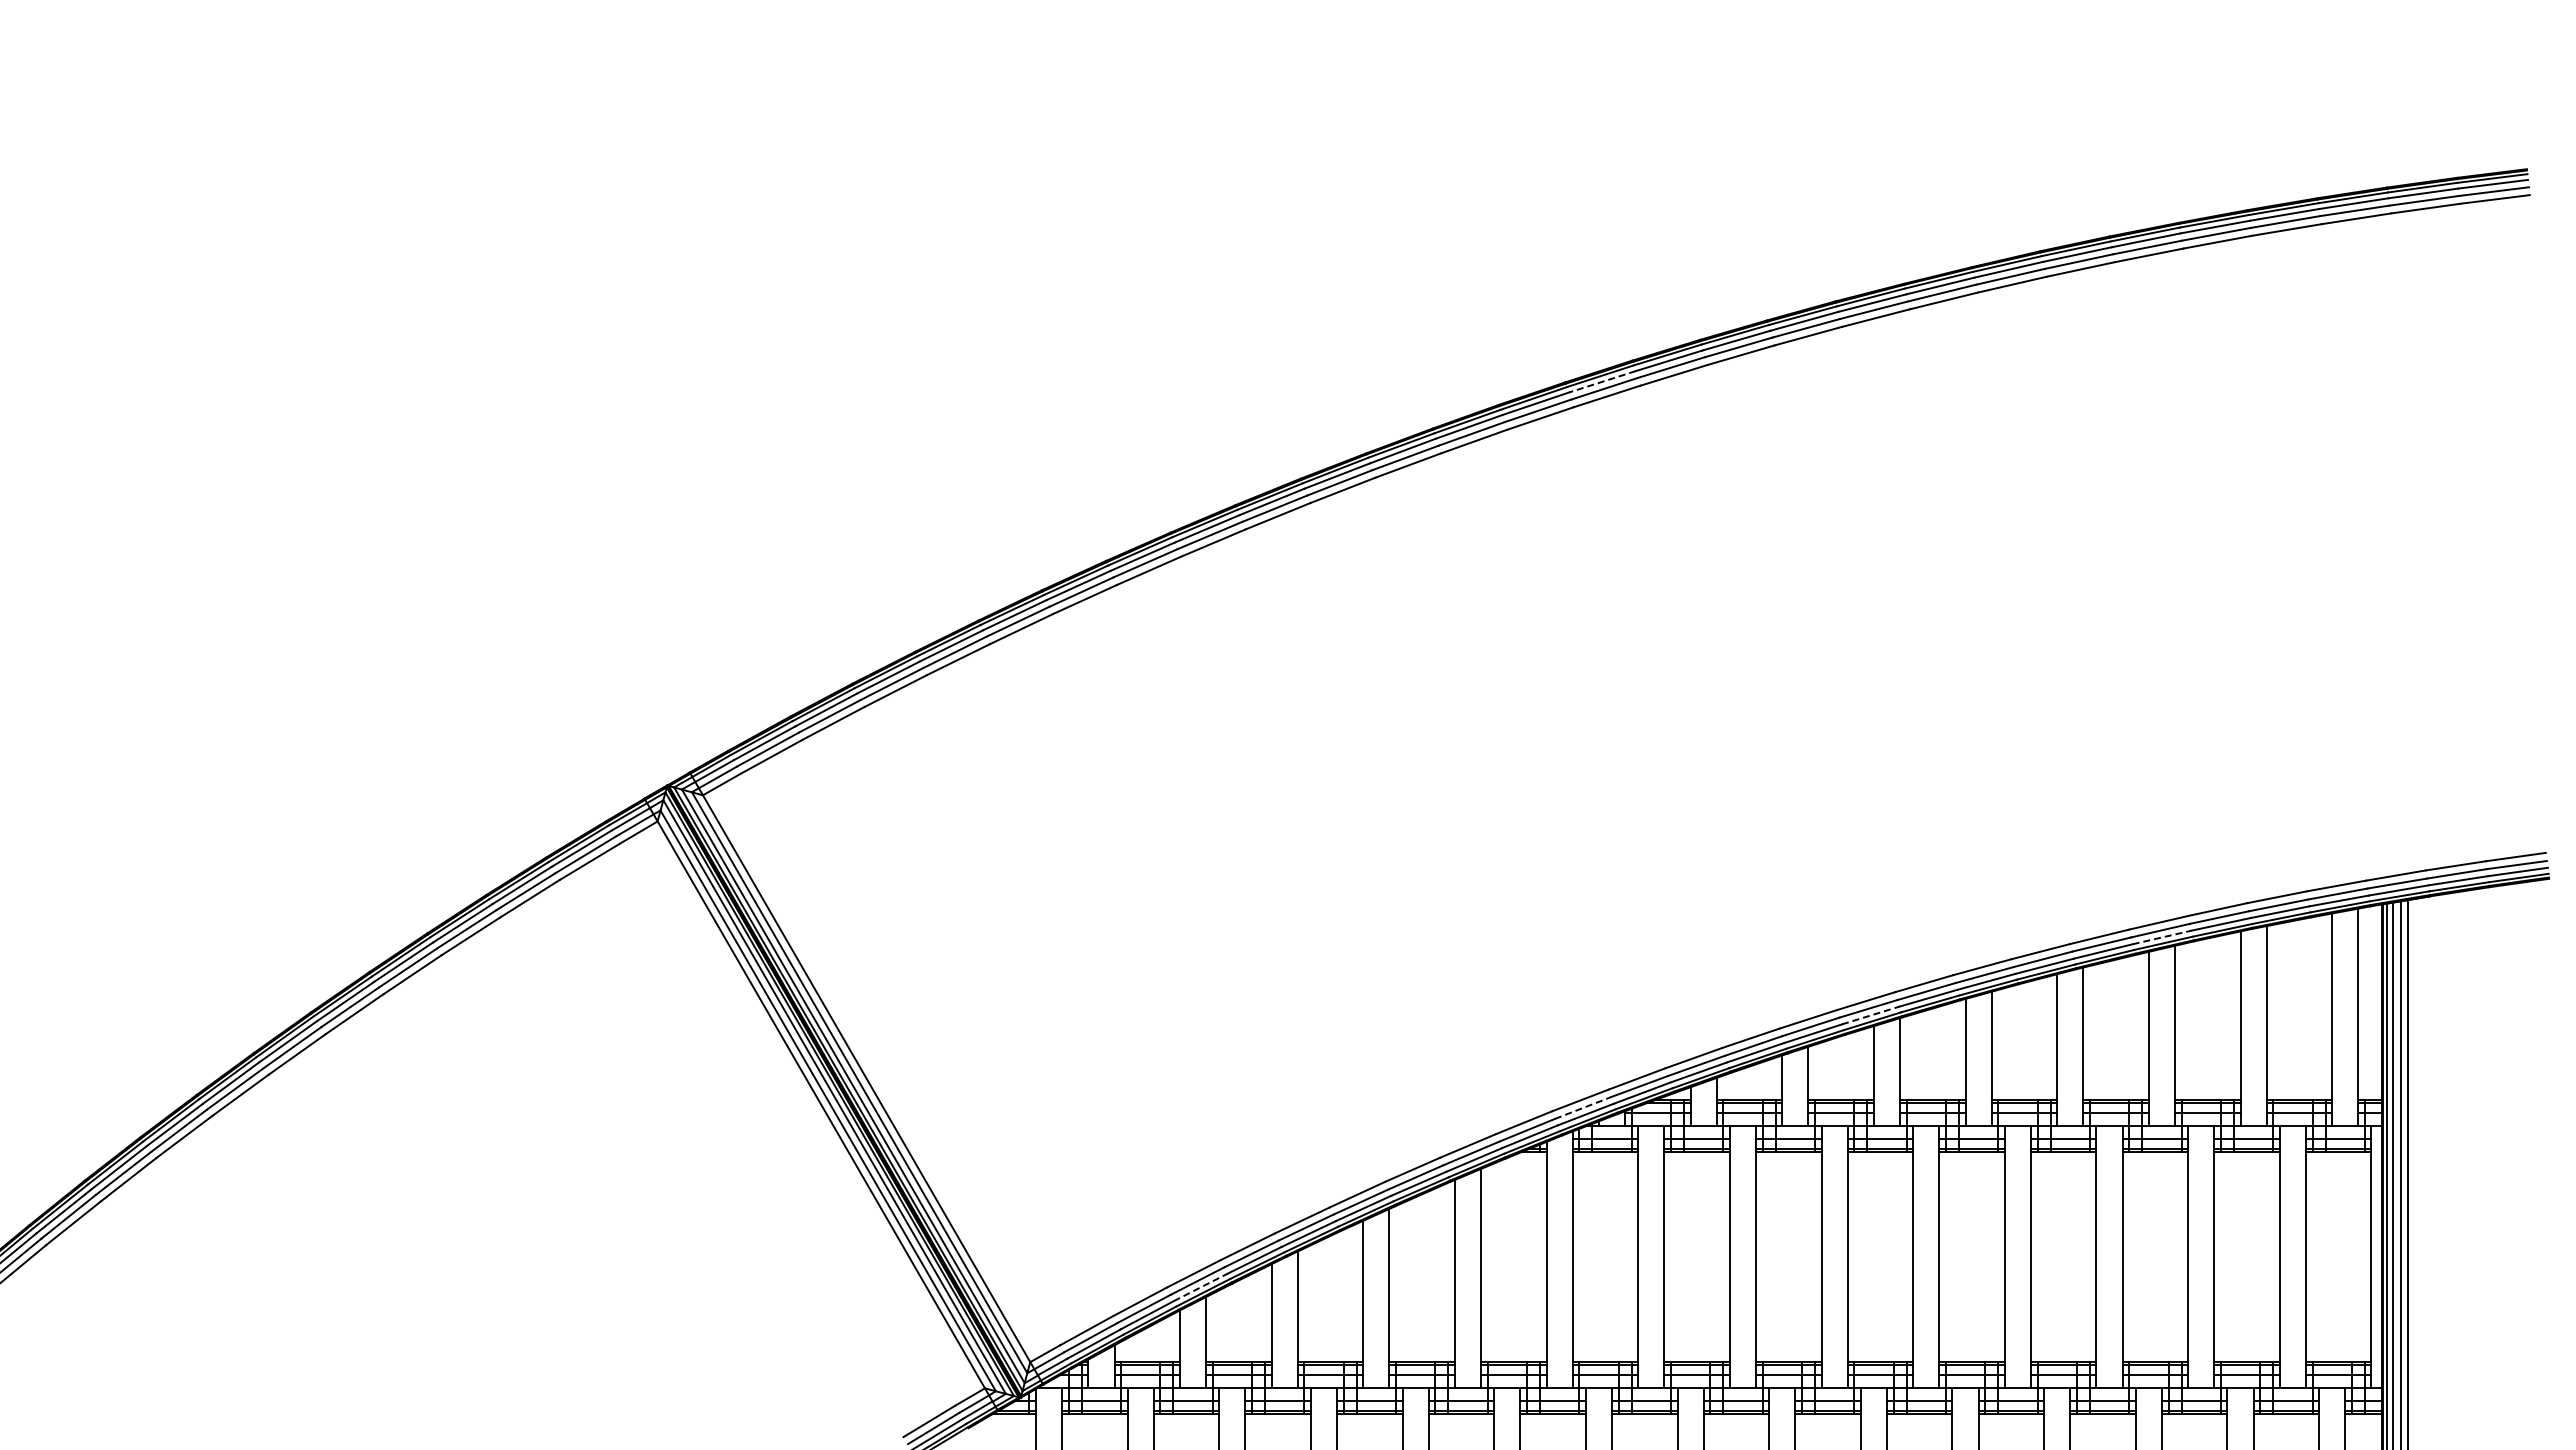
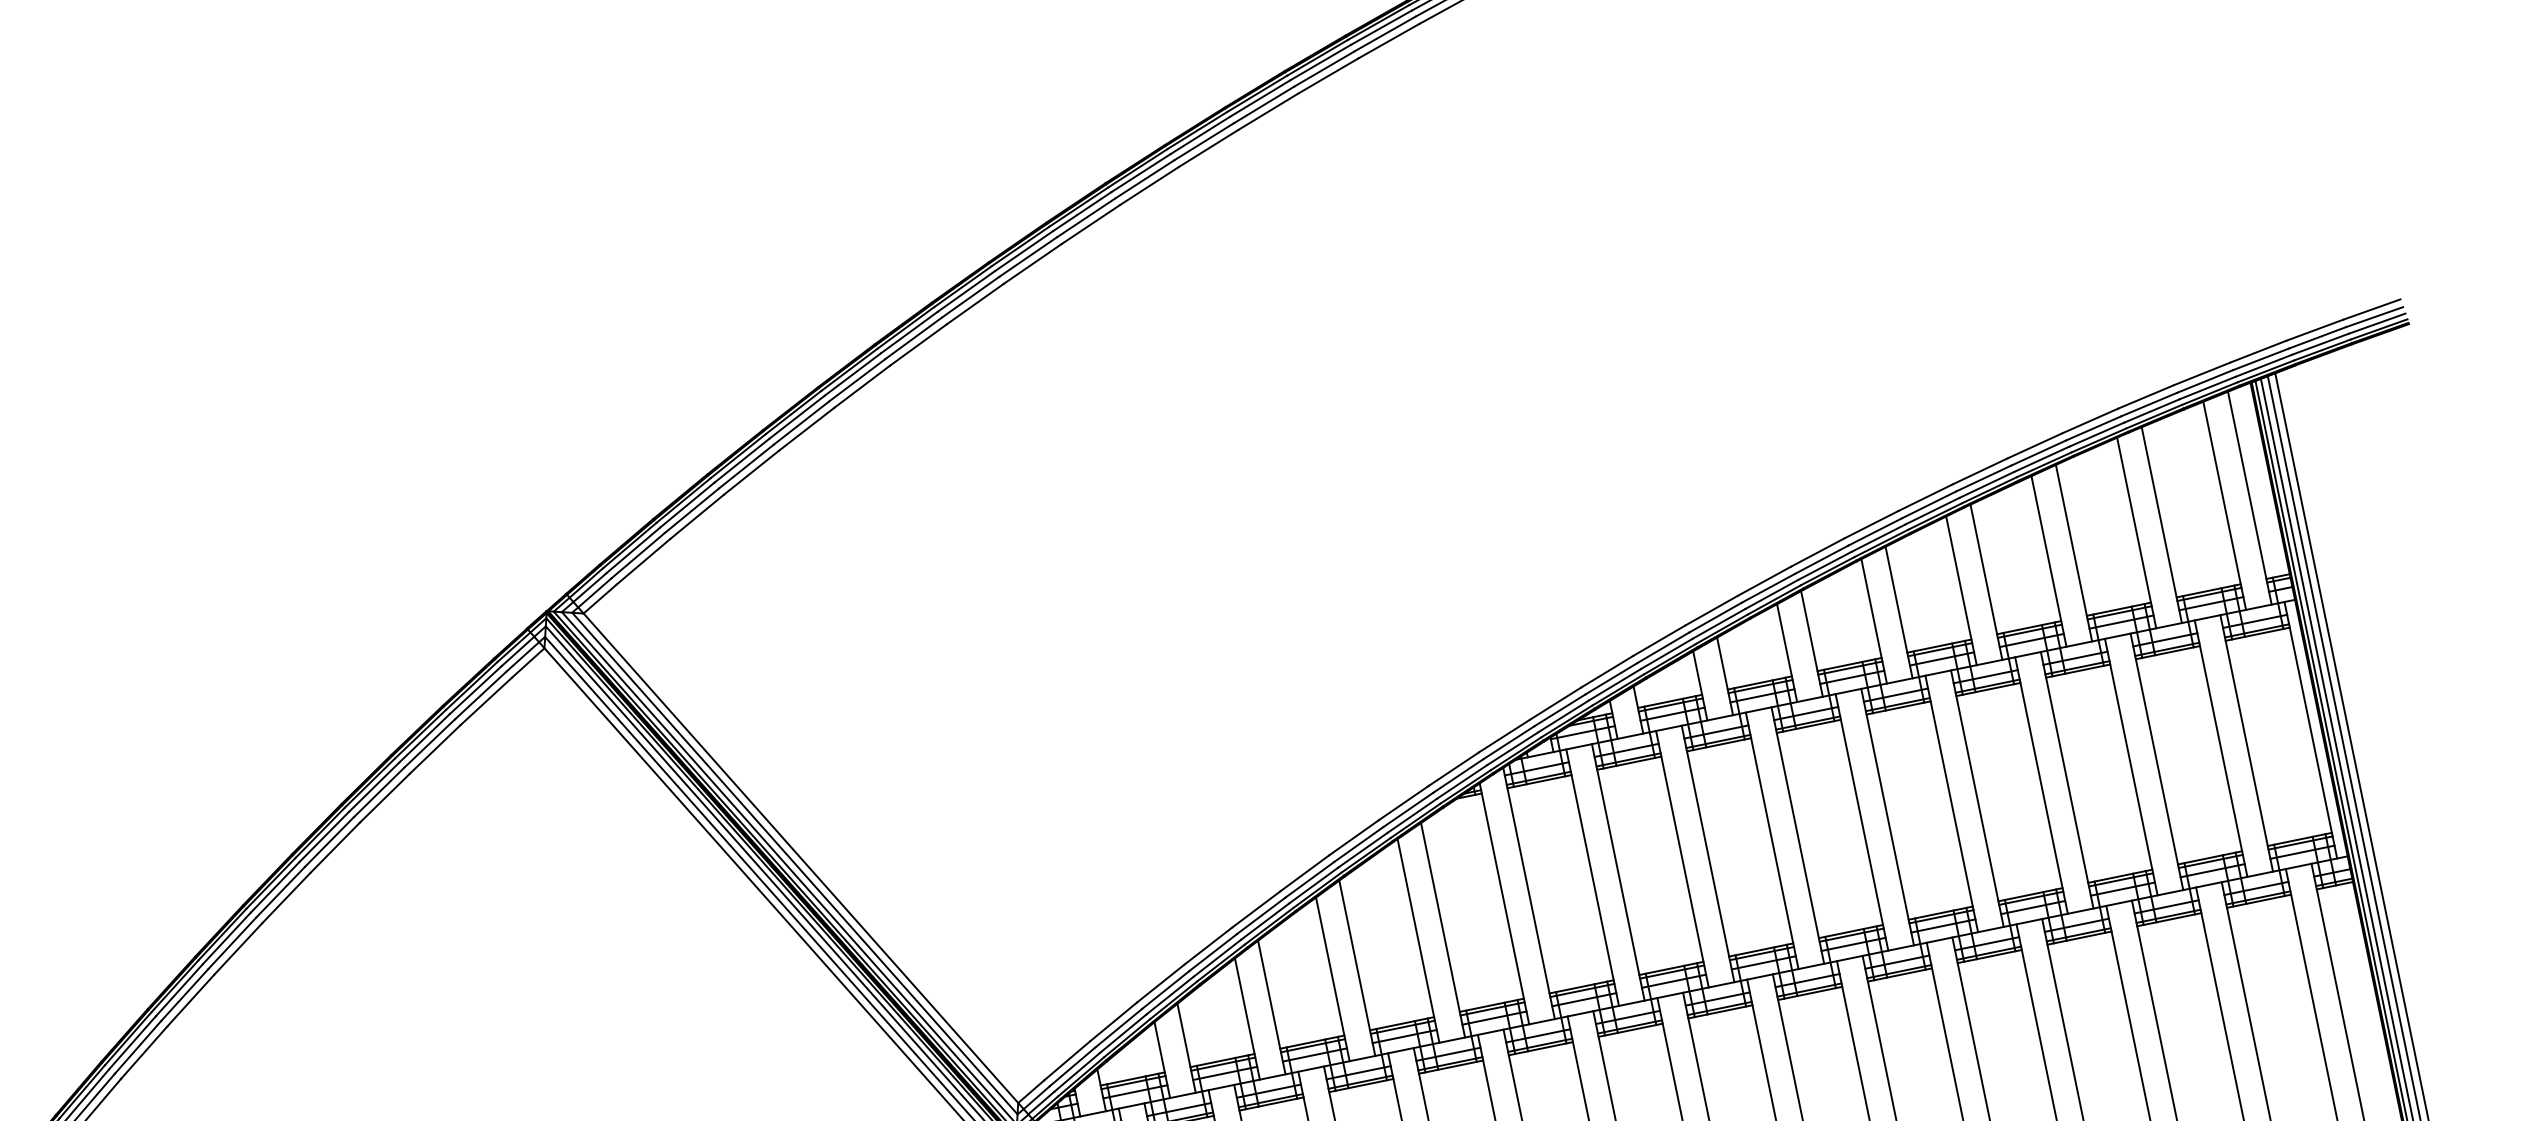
line: (1601, 381) -> (1380, 27), dashed -> solid
line: (2162, 937) -> (2041, 459), dashed -> solid
line: (1871, 1015) -> (1772, 594), dashed -> solid
line: (1583, 1107) -> (1508, 742), dashed -> solid
line: (1201, 1287) -> (1170, 995), dashed -> solid

